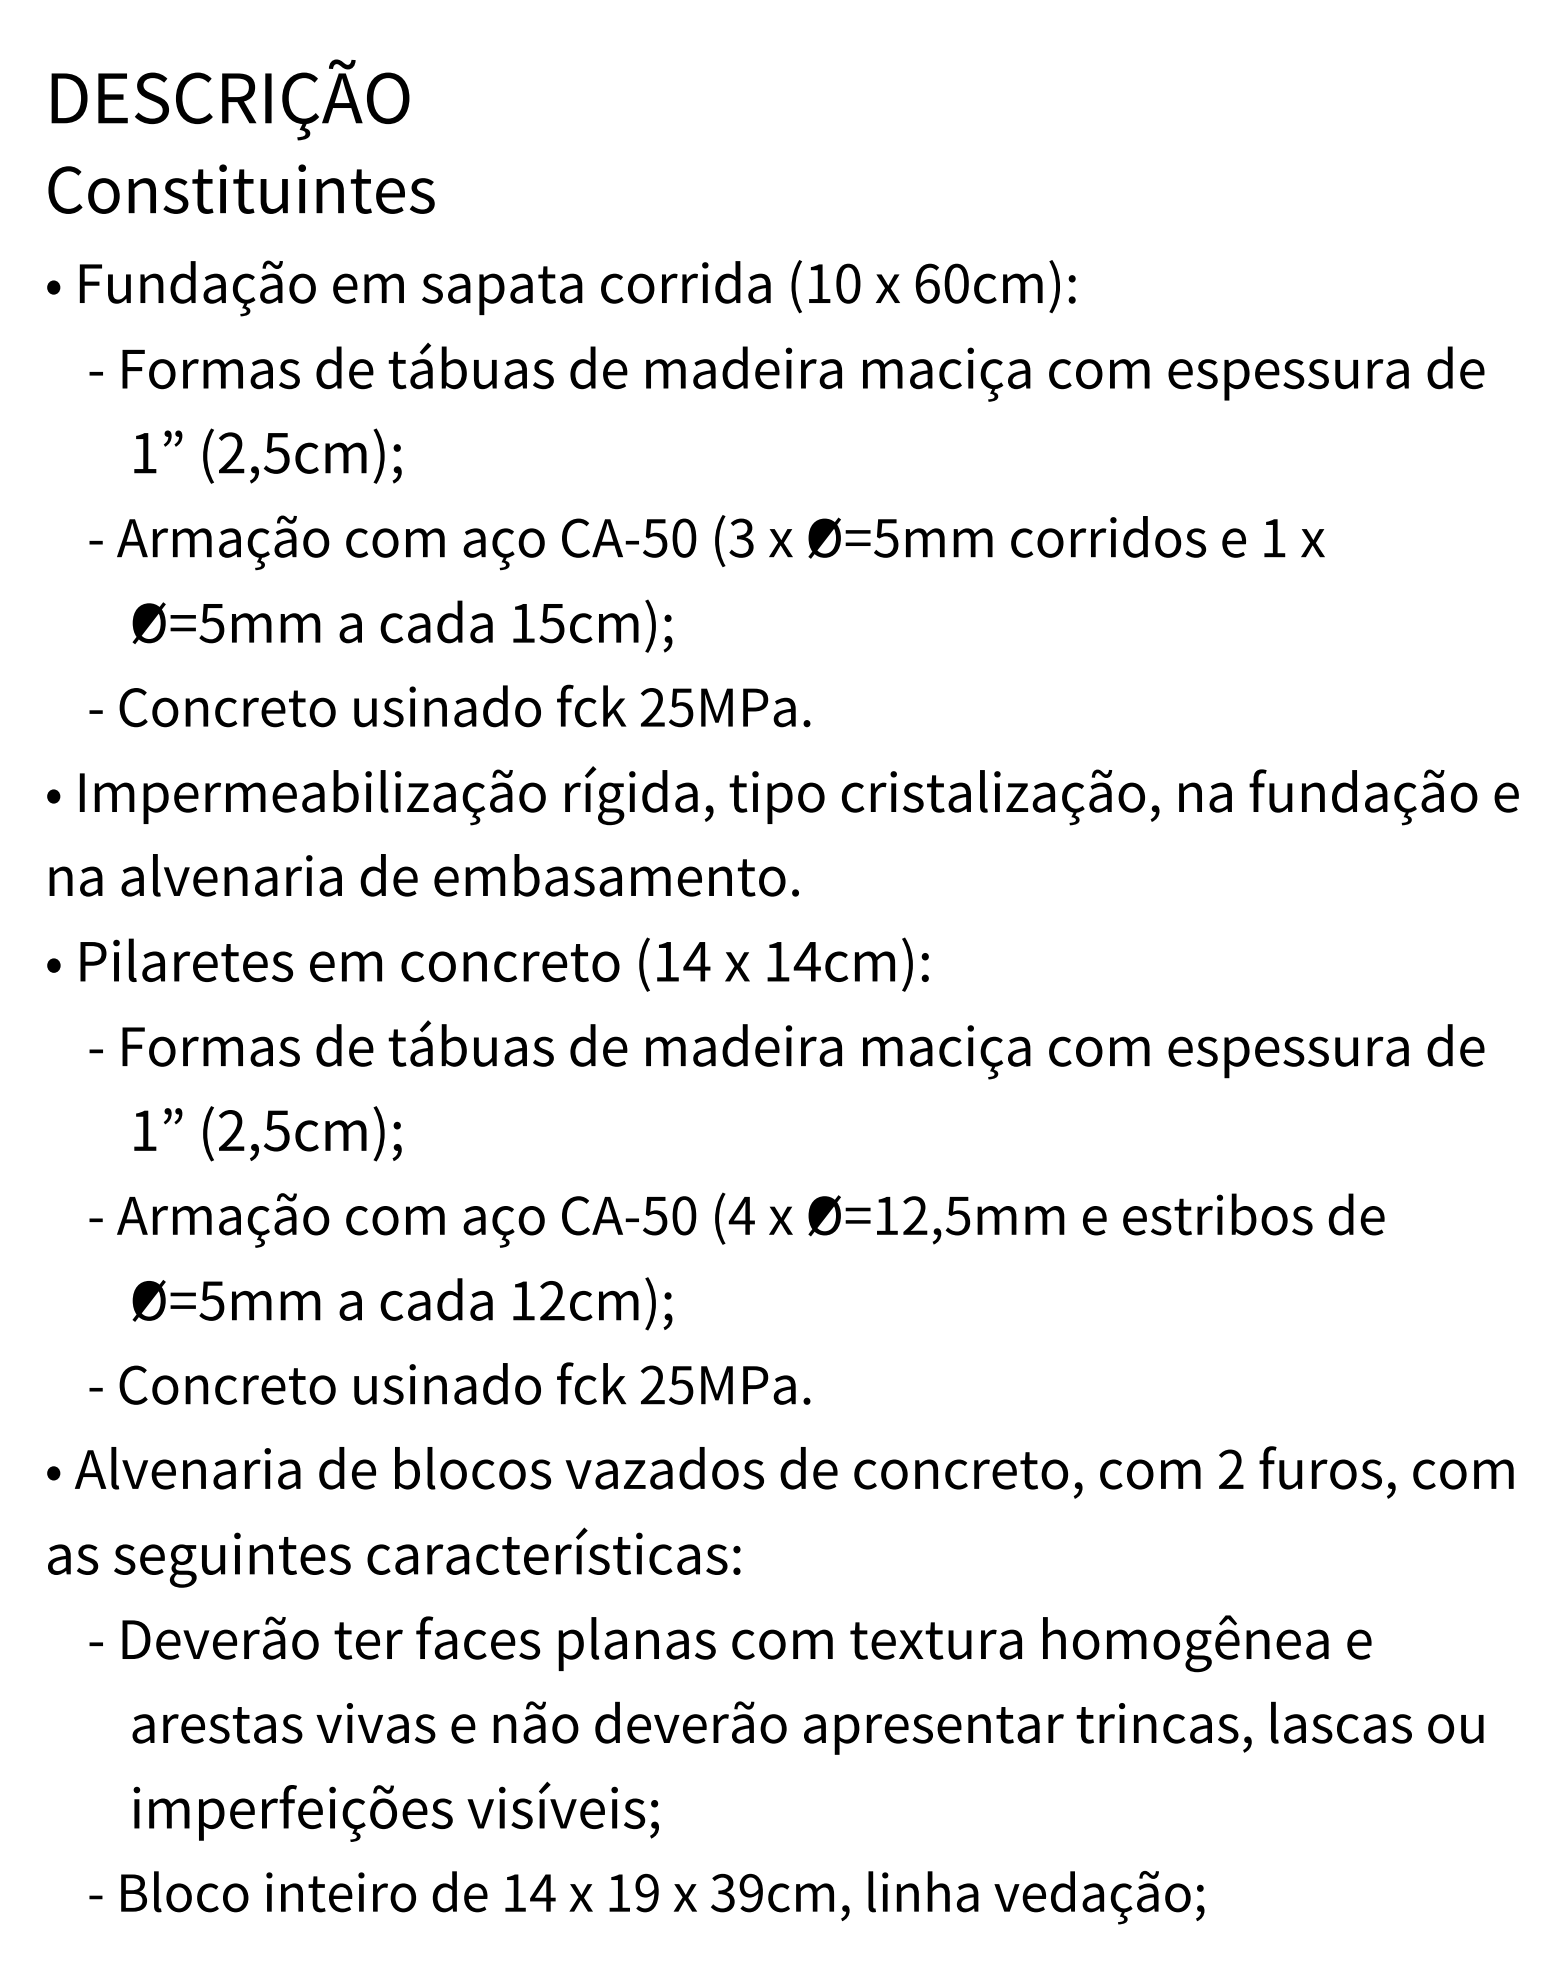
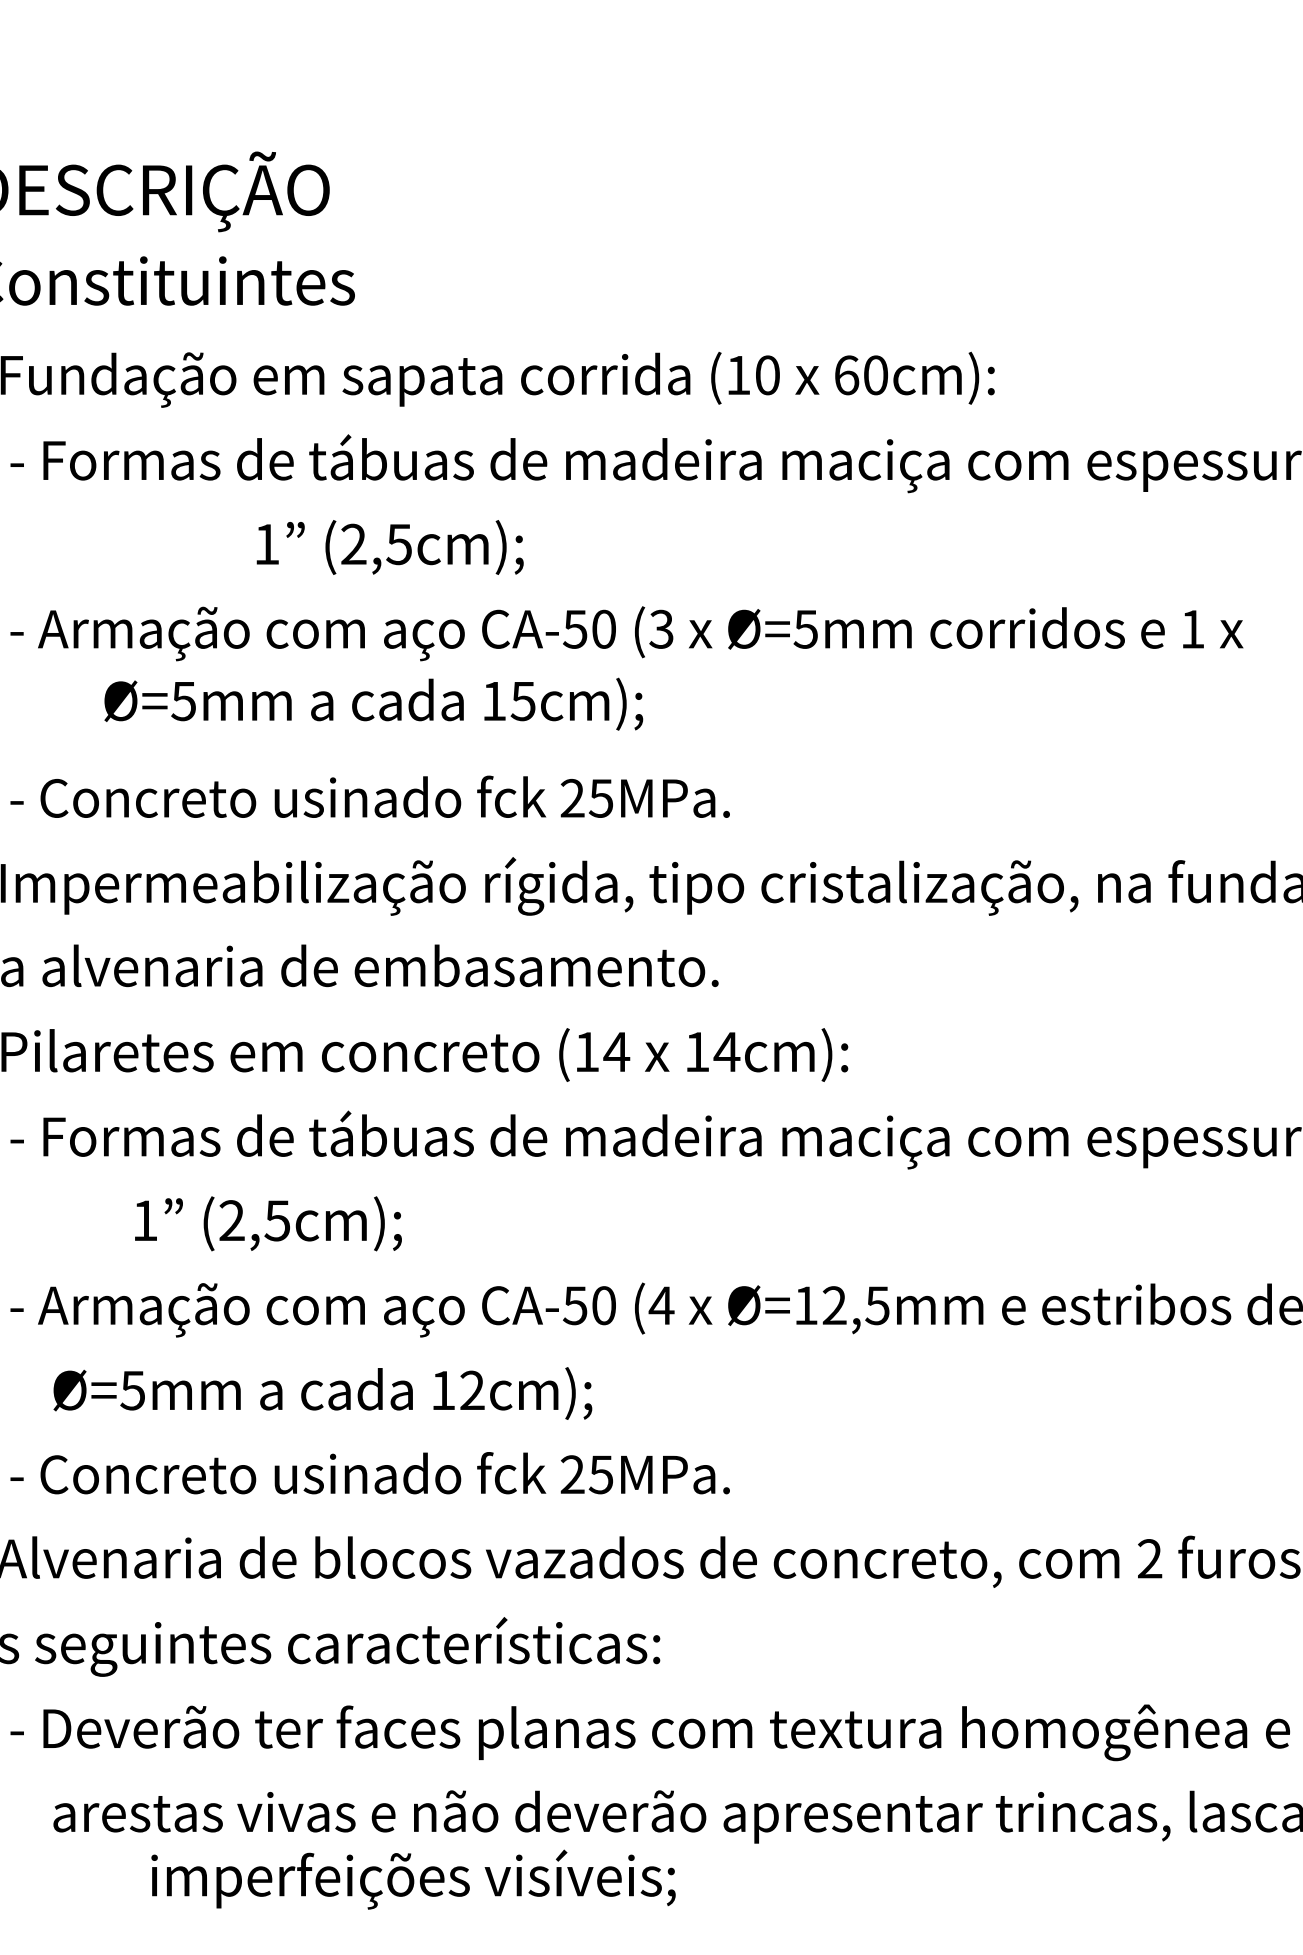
text: (267, 455) -> (389, 546), moved
text: (402, 625) -> (373, 703), moved
text: (267, 1133) -> (267, 1223), moved
text: (395, 1811) -> (412, 1879), moved

